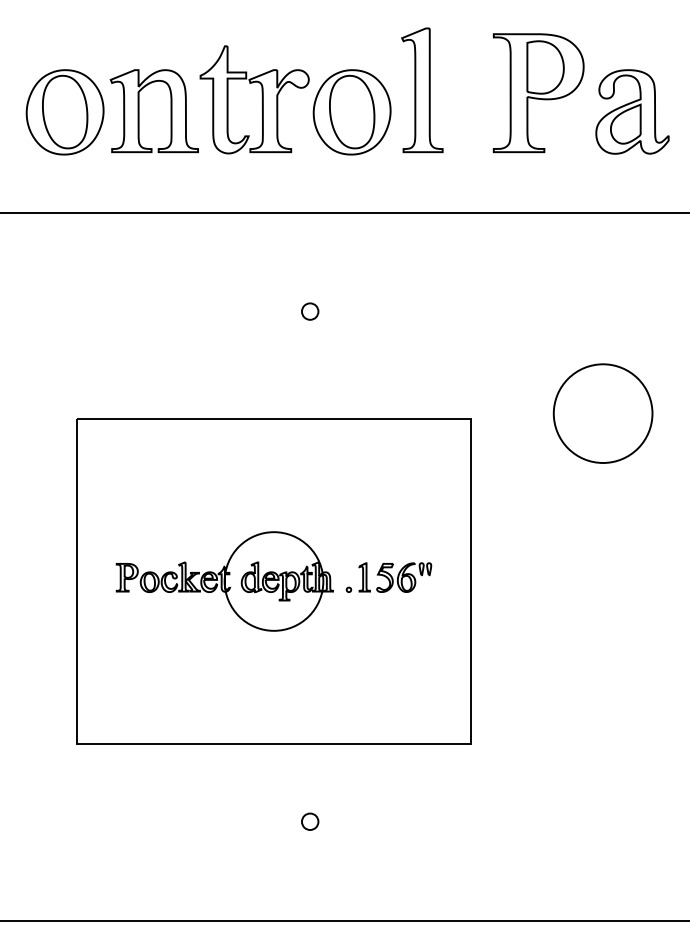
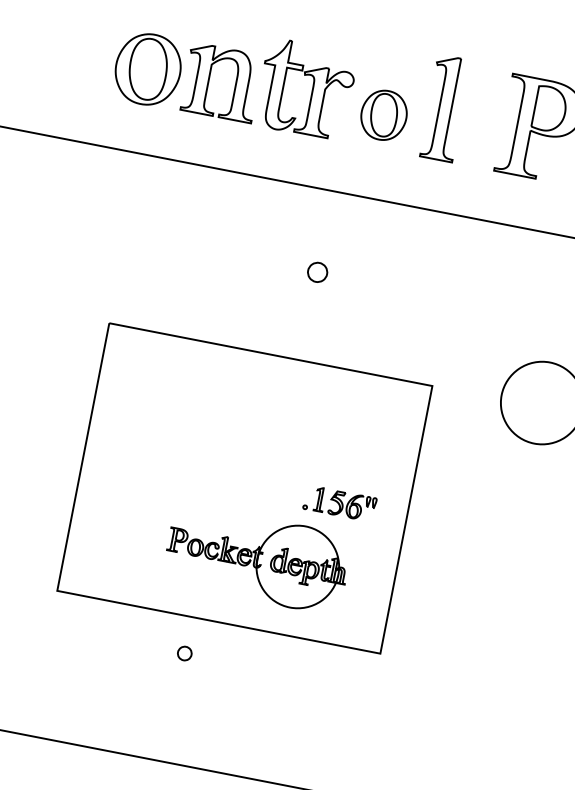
part: (351, 112) -> (383, 115), size x0.7
part: (310, 311) -> (318, 272), size x1.4
part: (224, 581) -> (257, 559), moved
part: (310, 821) -> (185, 653), moved

